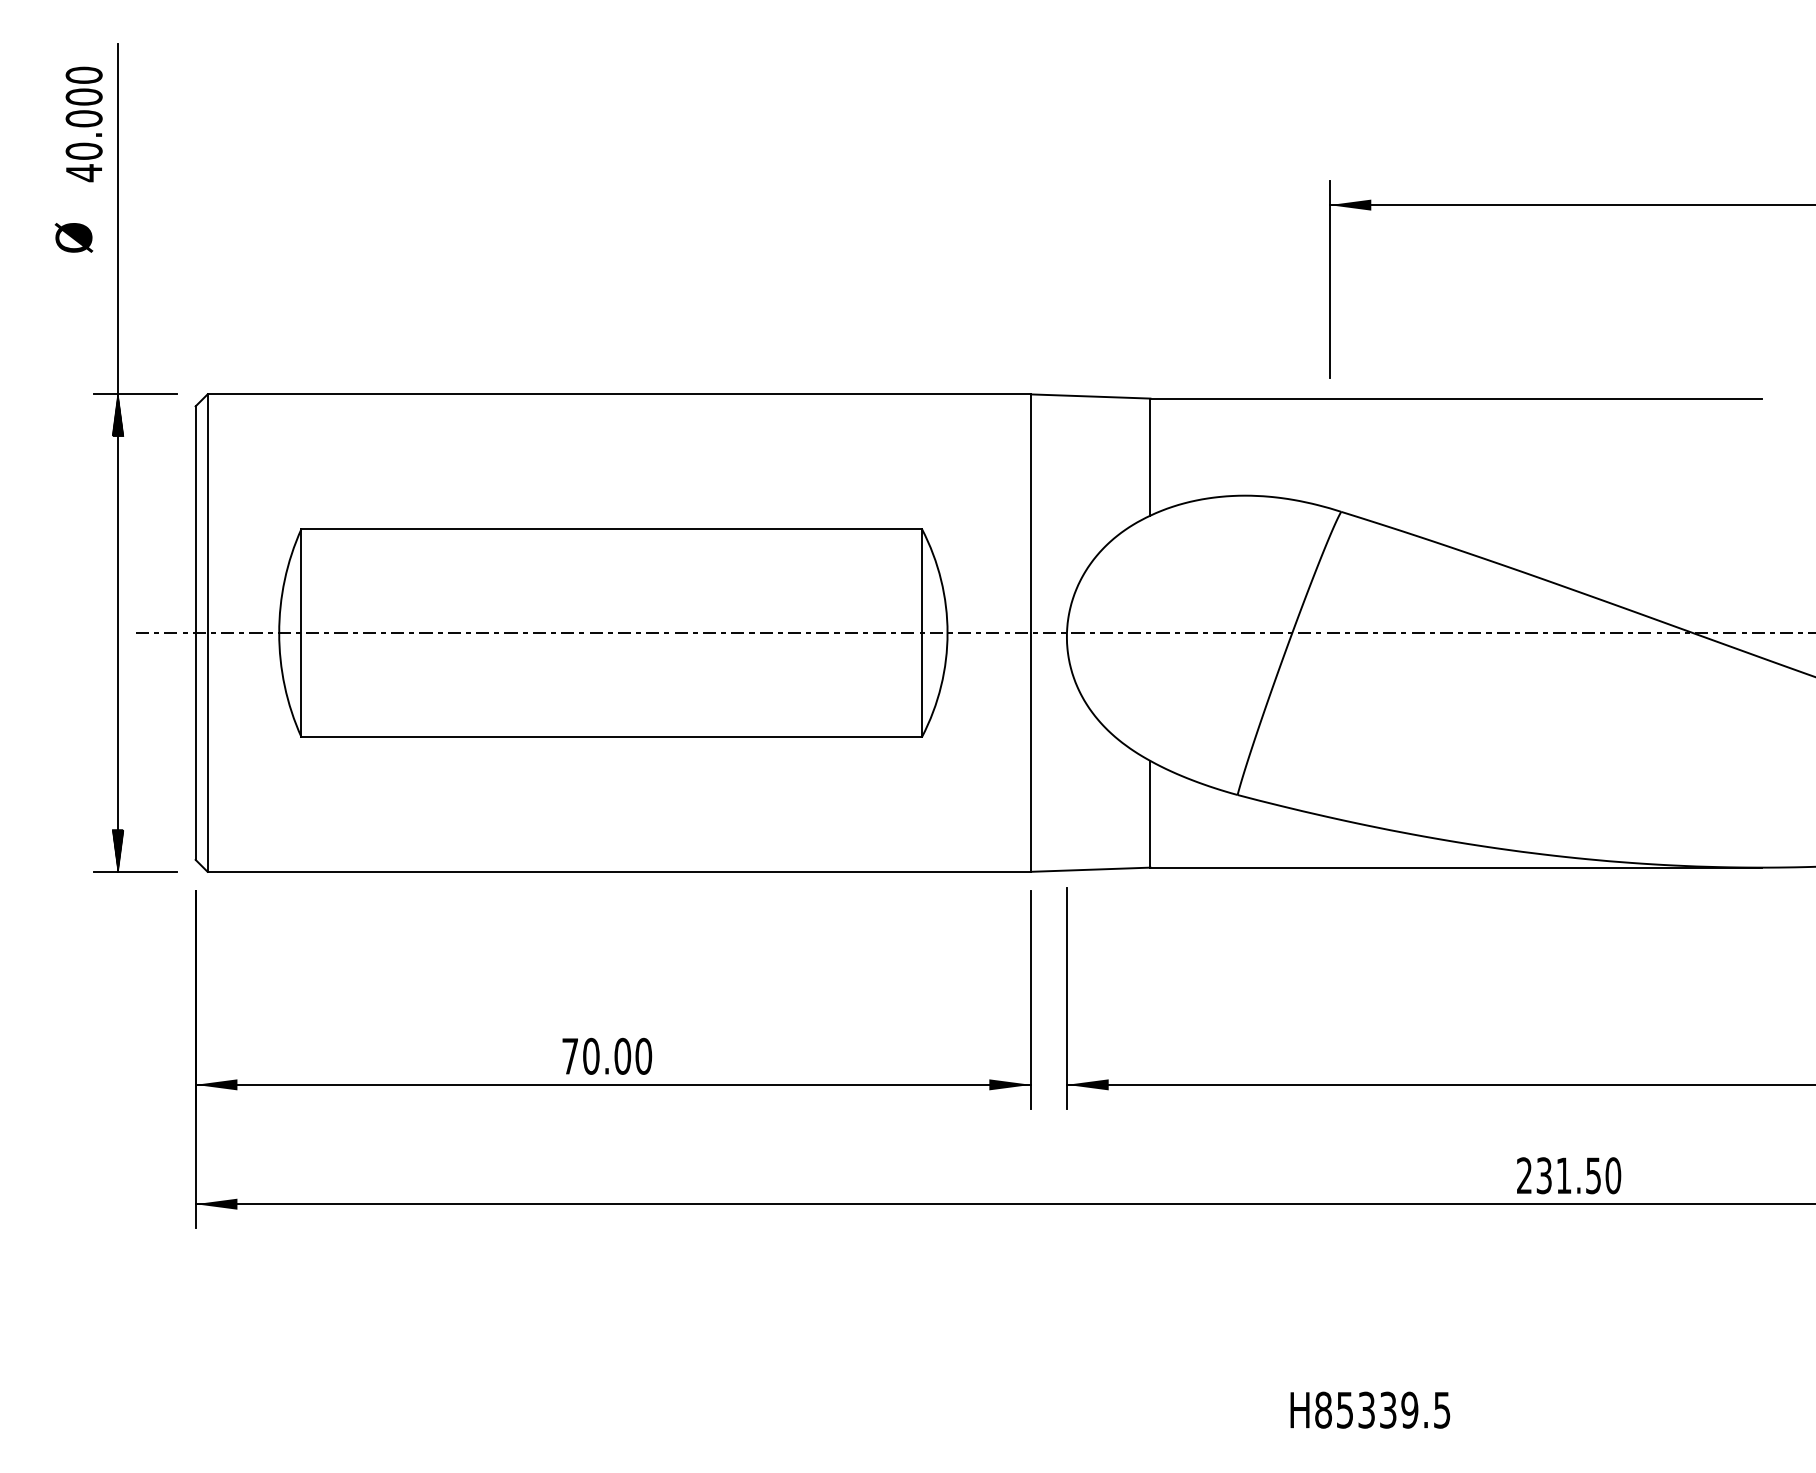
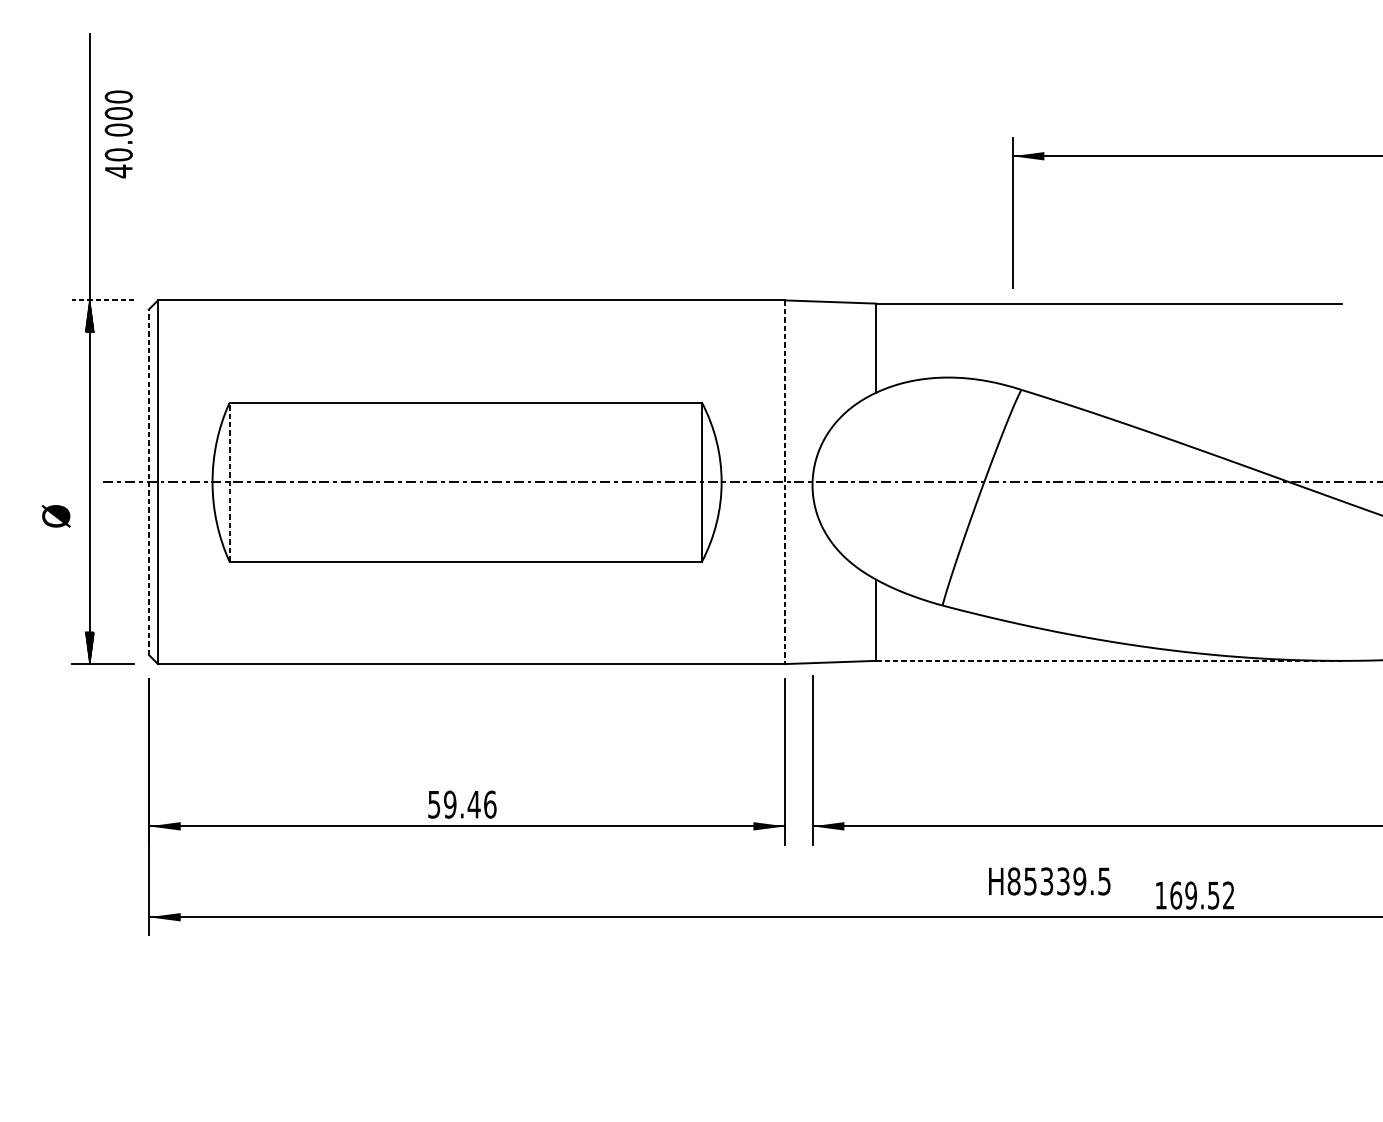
text: (83, 124) -> (118, 134), moved
text: (73, 237) -> (55, 516), moved
line: (134, 394) -> (102, 300), solid -> dashed
line: (301, 632) -> (229, 481), solid -> dashed
line: (195, 633) -> (148, 482), solid -> dashed
line: (1031, 633) -> (785, 482), solid -> dashed
line: (1455, 867) -> (1108, 660), solid -> dashed
text: (607, 1055) -> (462, 803), 70.00 -> 59.46
text: (1569, 1175) -> (1195, 895), 231.50 -> 169.52
text: (1370, 1409) -> (1049, 880), moved

